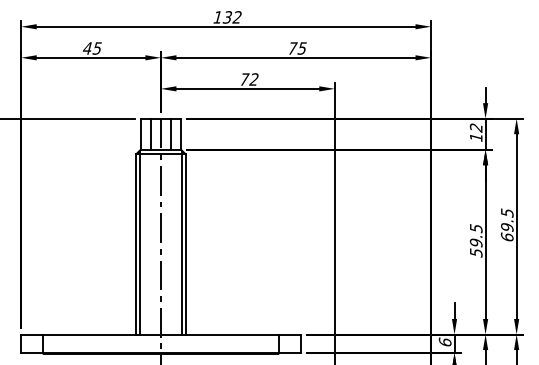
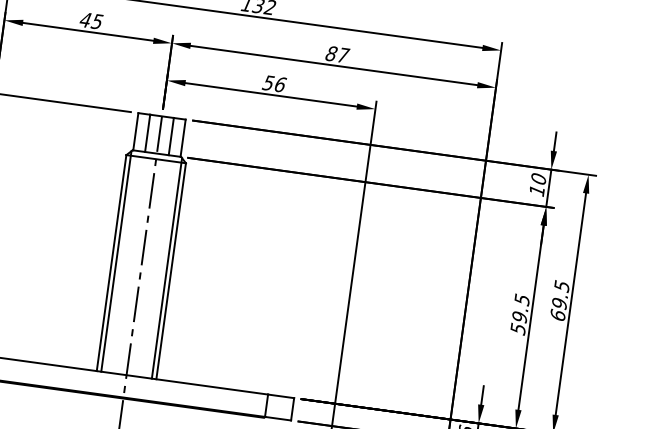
text: (297, 48) -> (337, 54), 75 -> 87
text: (248, 79) -> (273, 83), 72 -> 56
text: (476, 127) -> (539, 178), 12 -> 10

